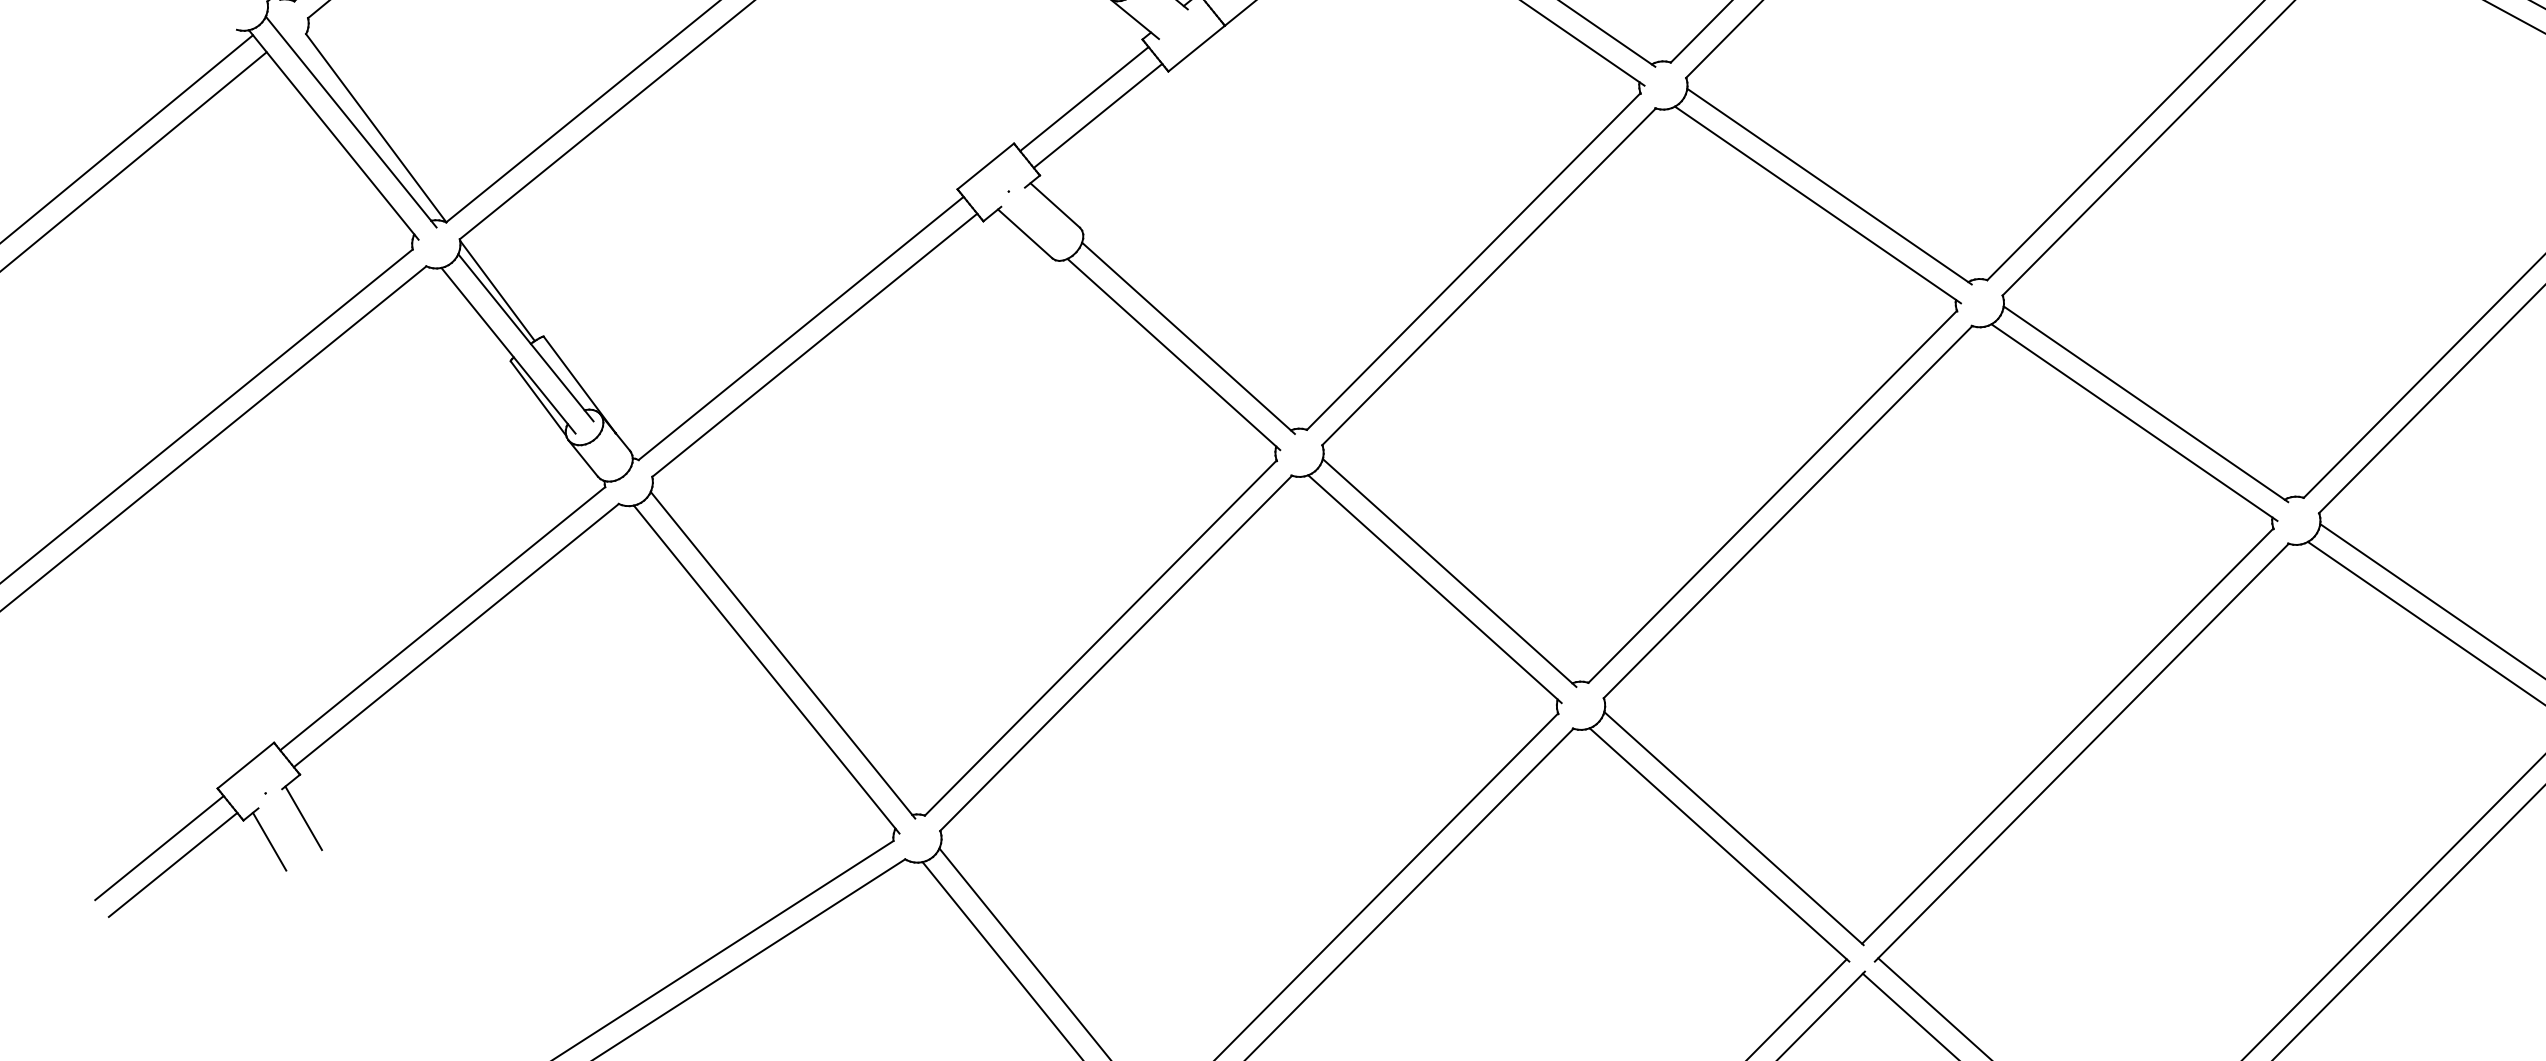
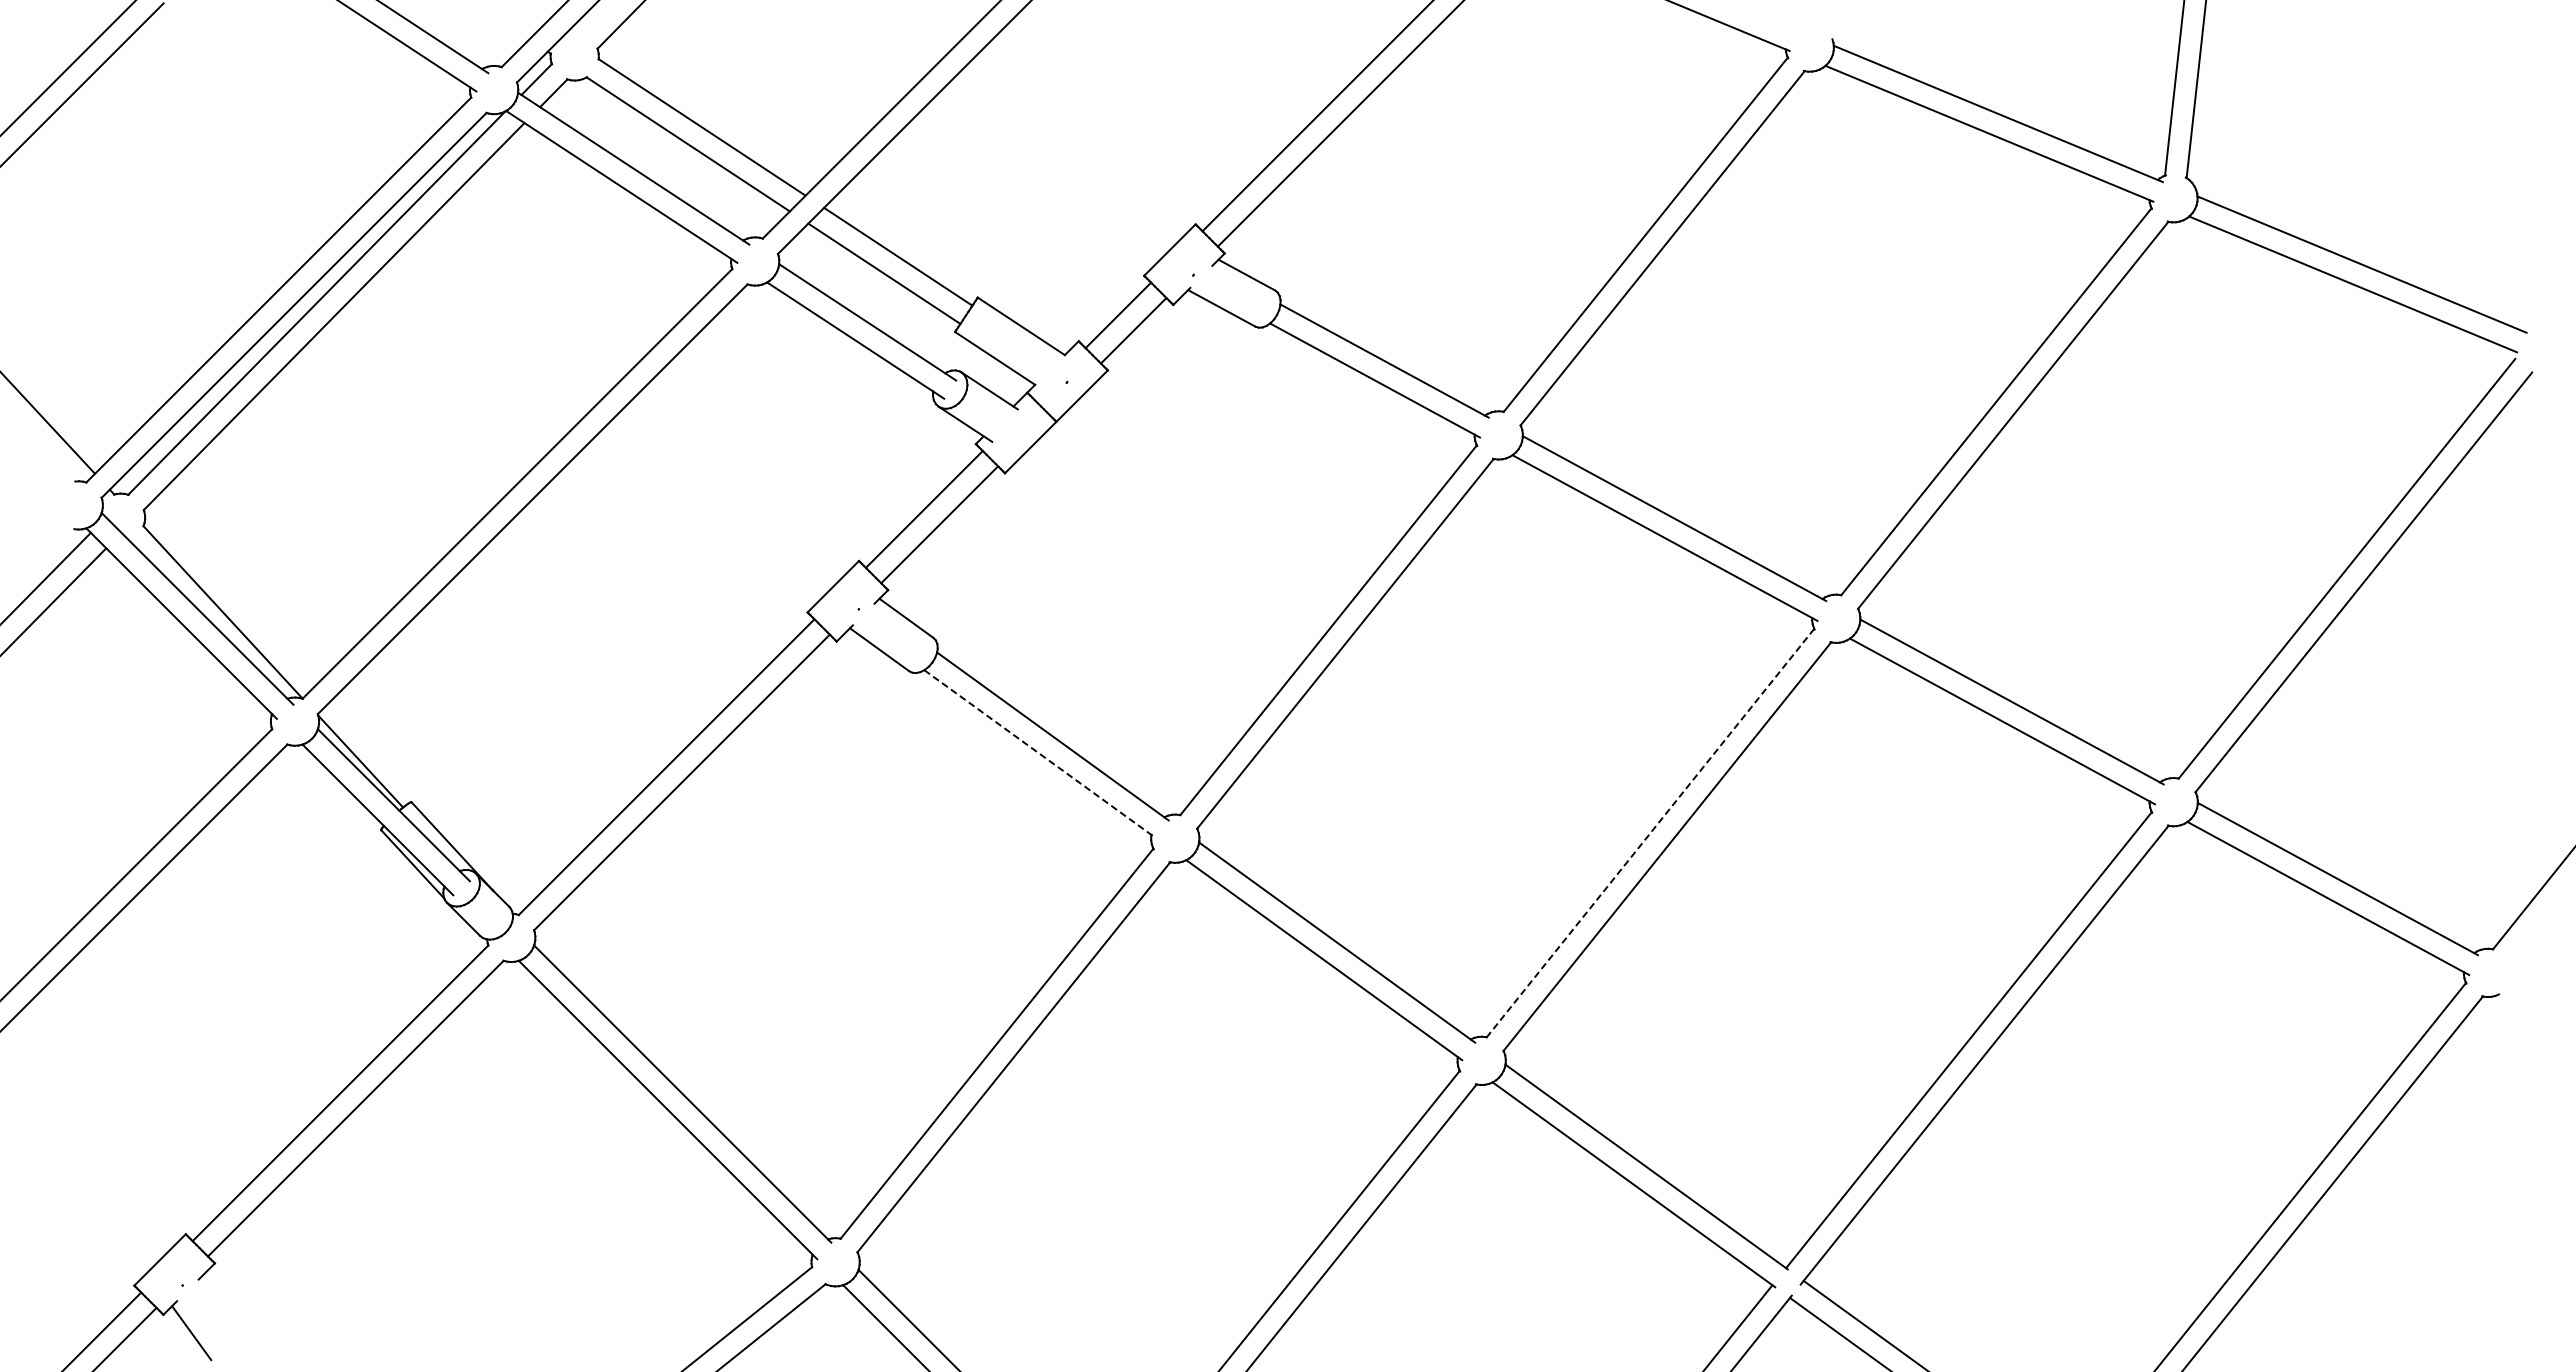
line: (1174, 354) -> (1040, 754), solid -> dashed
line: (1772, 497) -> (1650, 833), solid -> dashed
line: (303, 817) -> (222, 1305), removed

